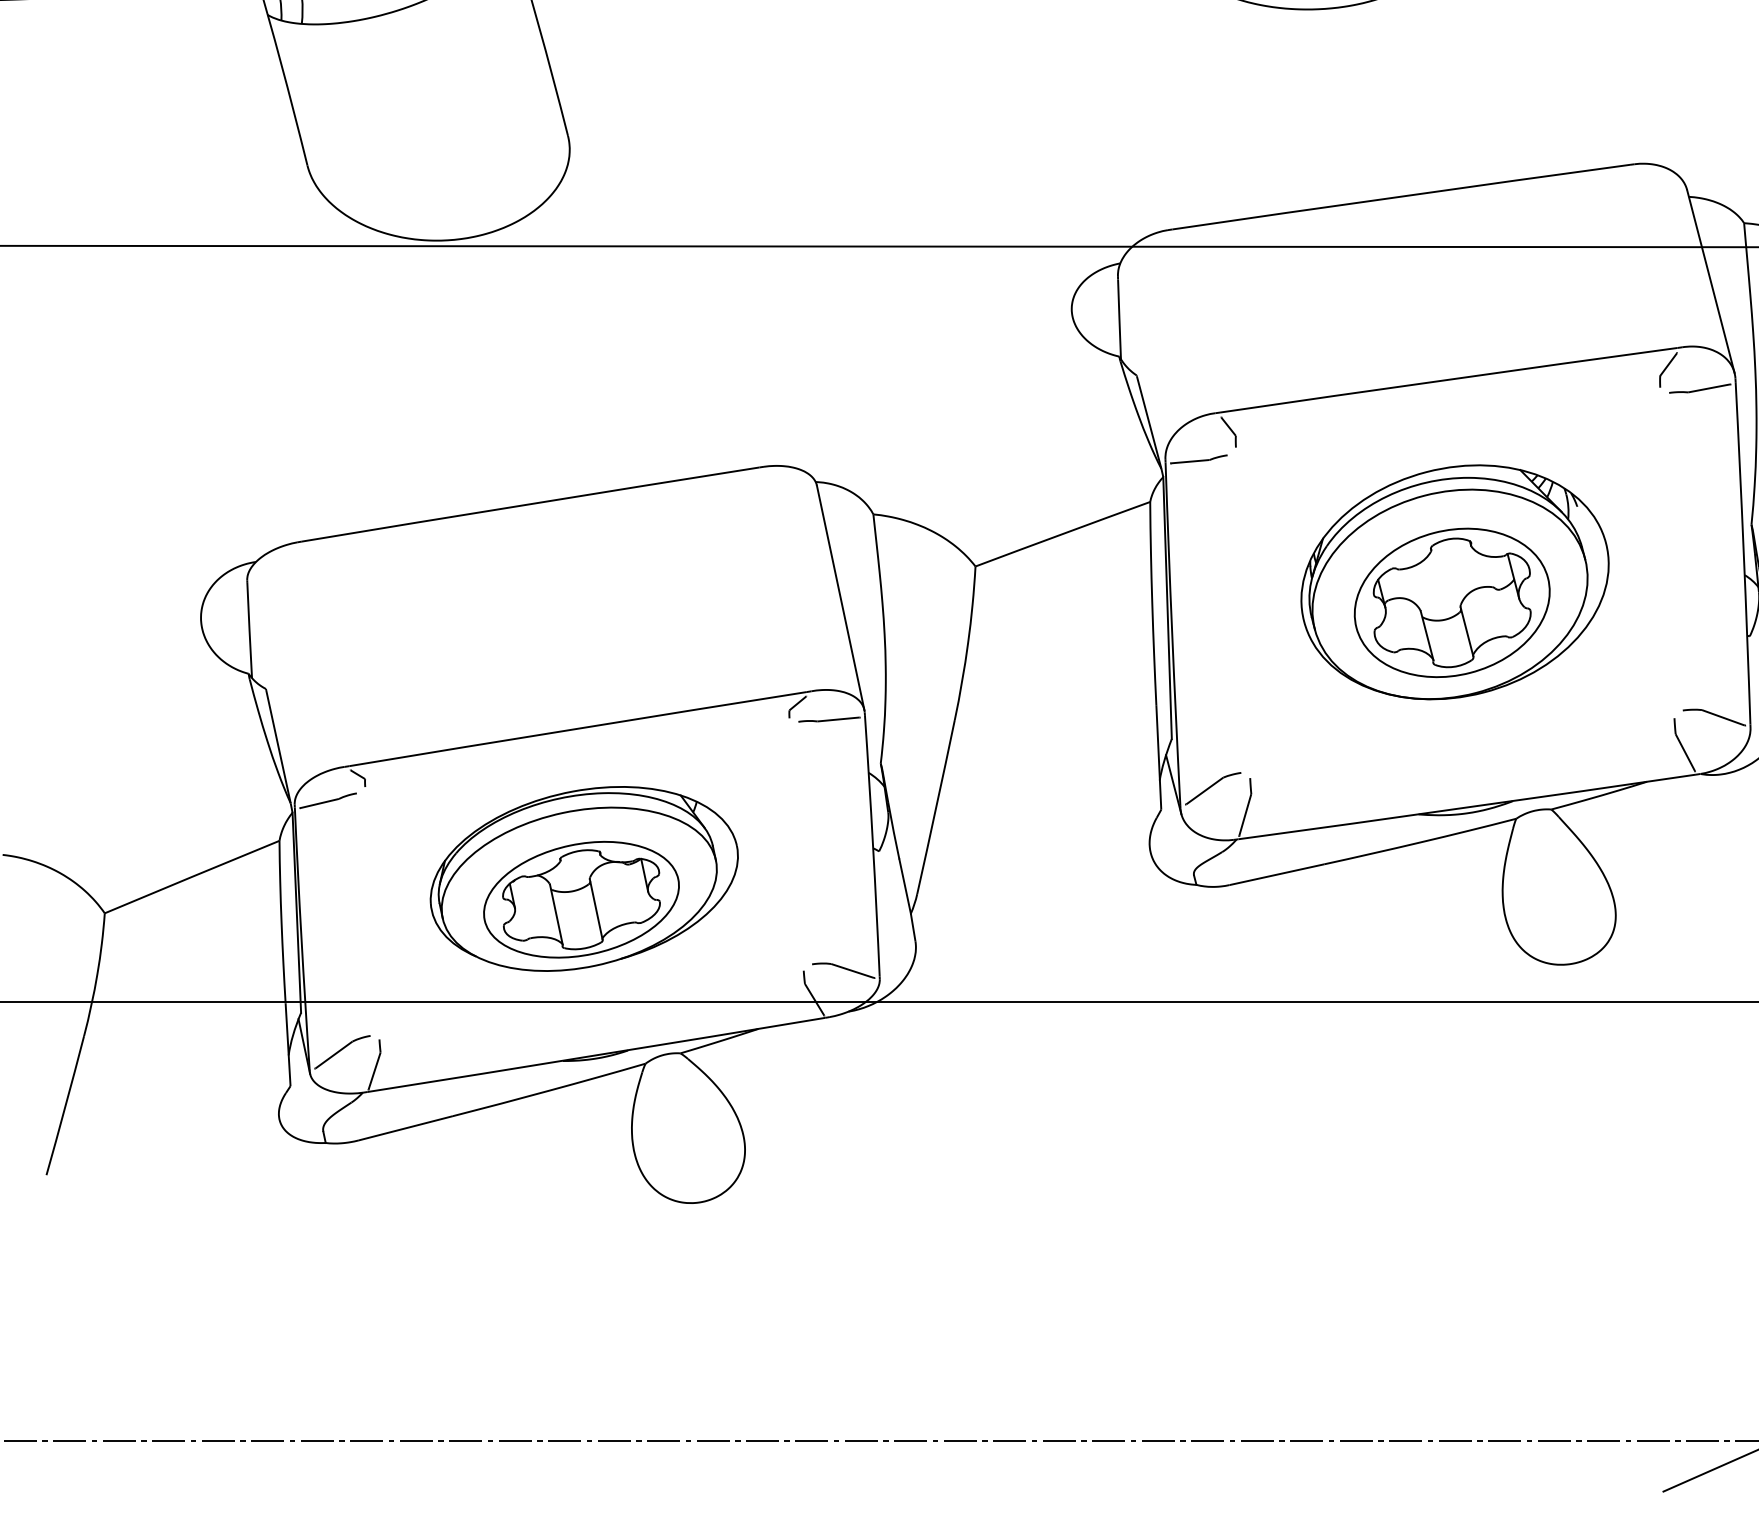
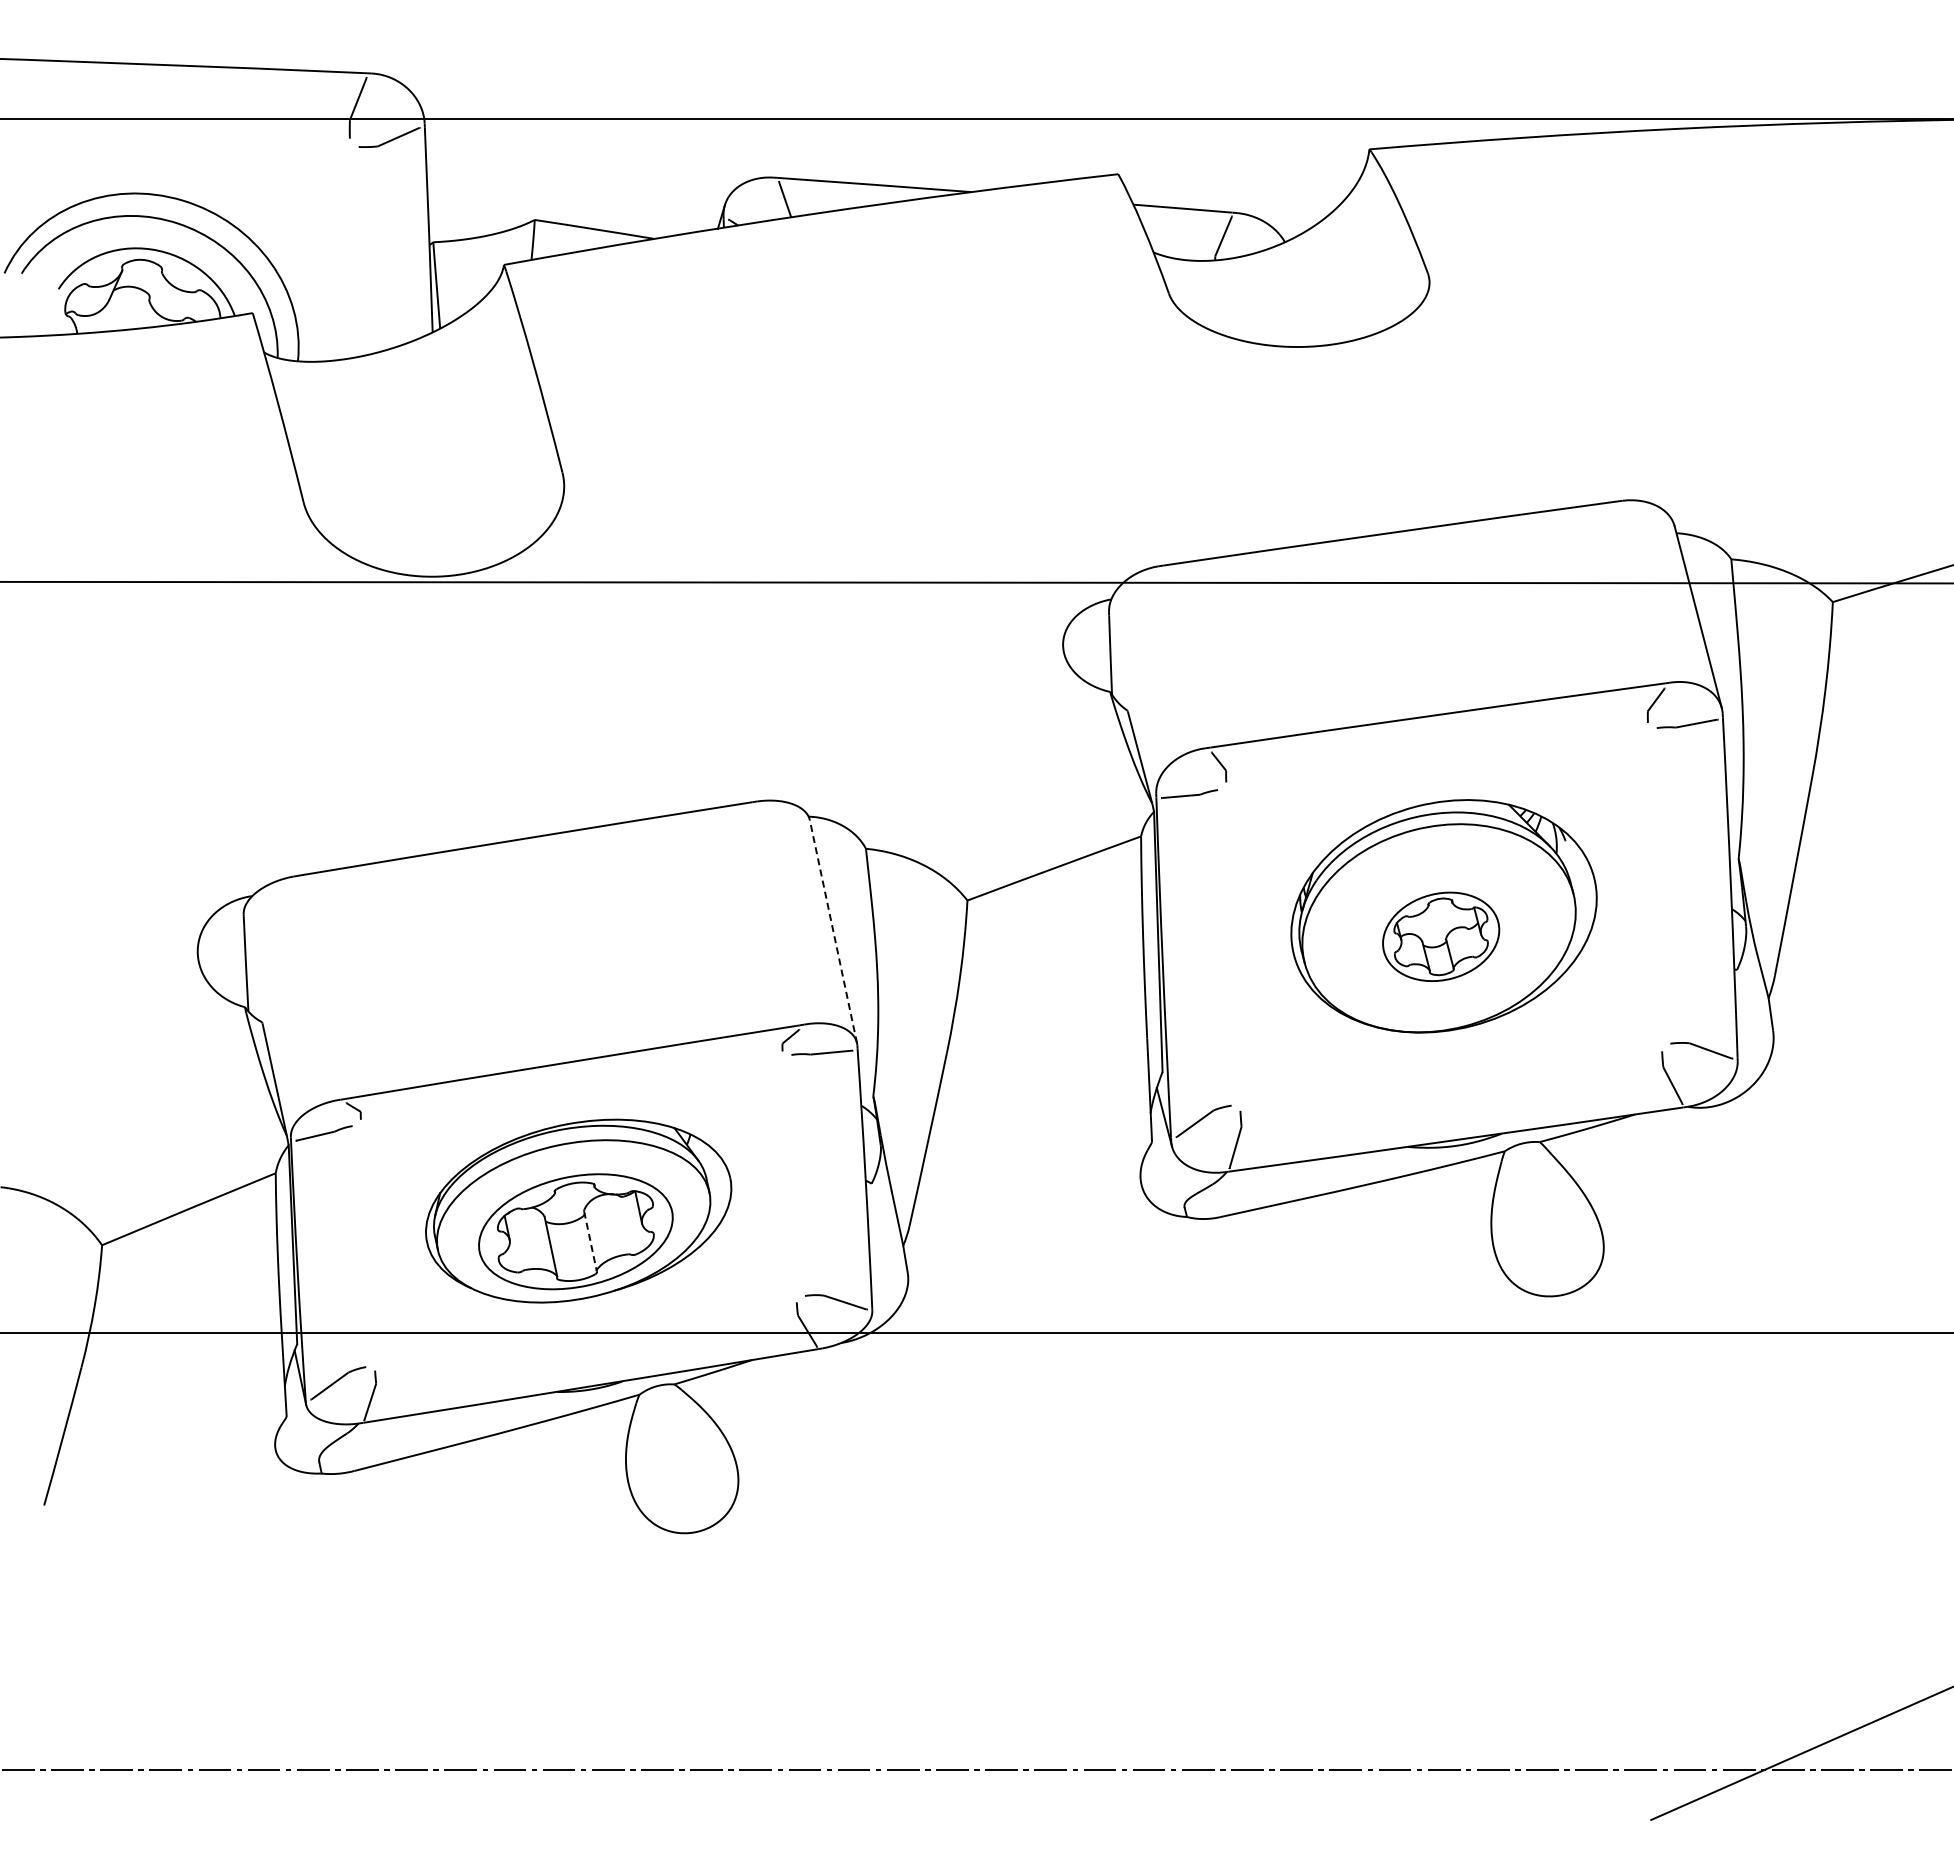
line: (840, 597) -> (833, 931), solid -> dashed
part: (1451, 602) -> (1440, 936), size x0.6
line: (596, 909) -> (590, 1241), solid -> dashed

